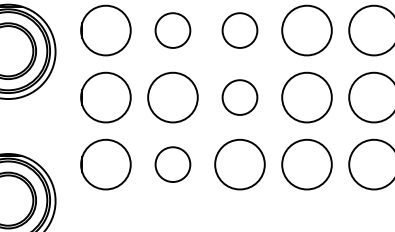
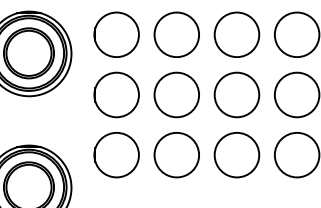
circle: (172, 30) -> (176, 34), size x1.43
circle: (239, 30) -> (236, 34), size x1.43
circle: (239, 97) -> (236, 94), size x1.43
circle: (172, 164) -> (176, 155), size x1.43

